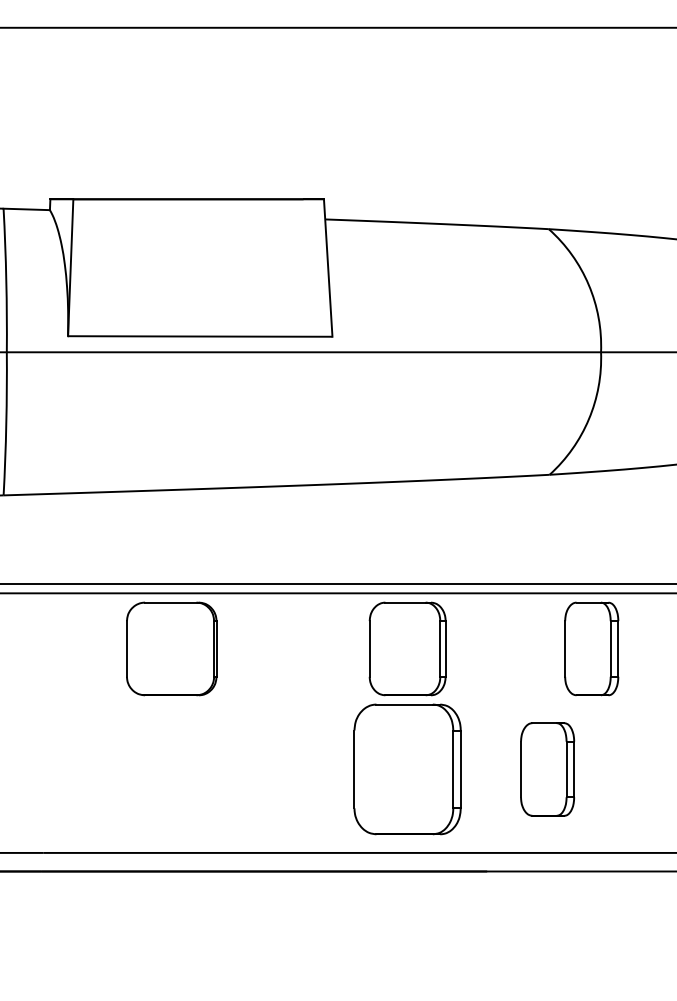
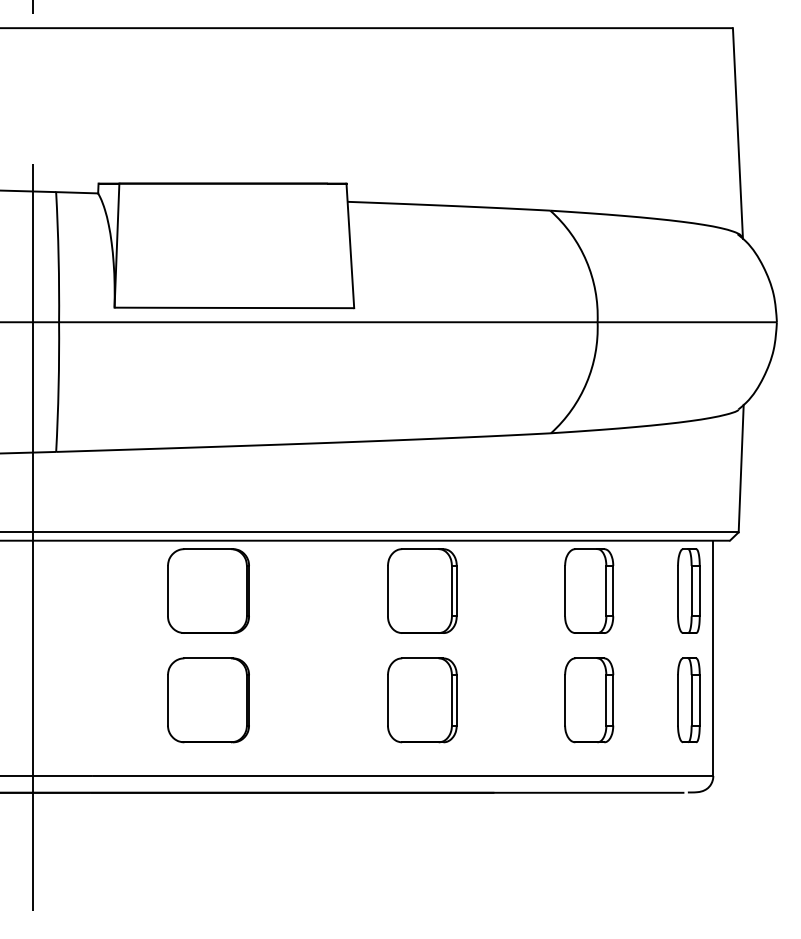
part: (171, 769) -> (208, 700), added
part: (407, 769) -> (422, 700), size x0.71
part: (547, 769) -> (589, 700), moved

